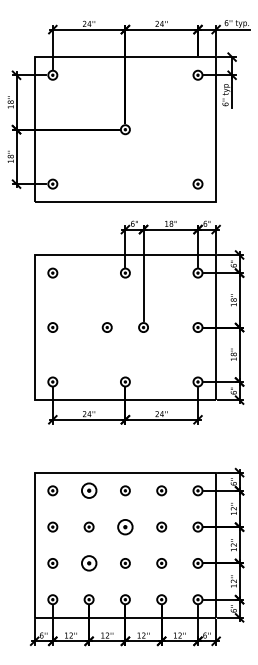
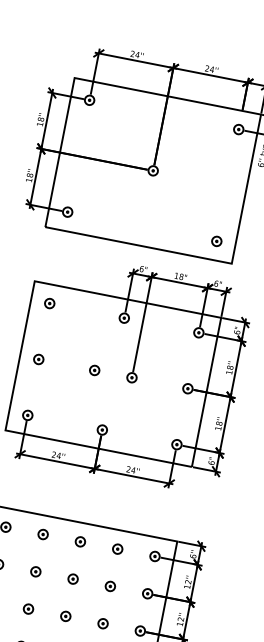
part: (88, 490) -> (42, 534), size x0.62
part: (125, 526) -> (73, 578), size x0.62
part: (88, 563) -> (27, 609), size x0.62

